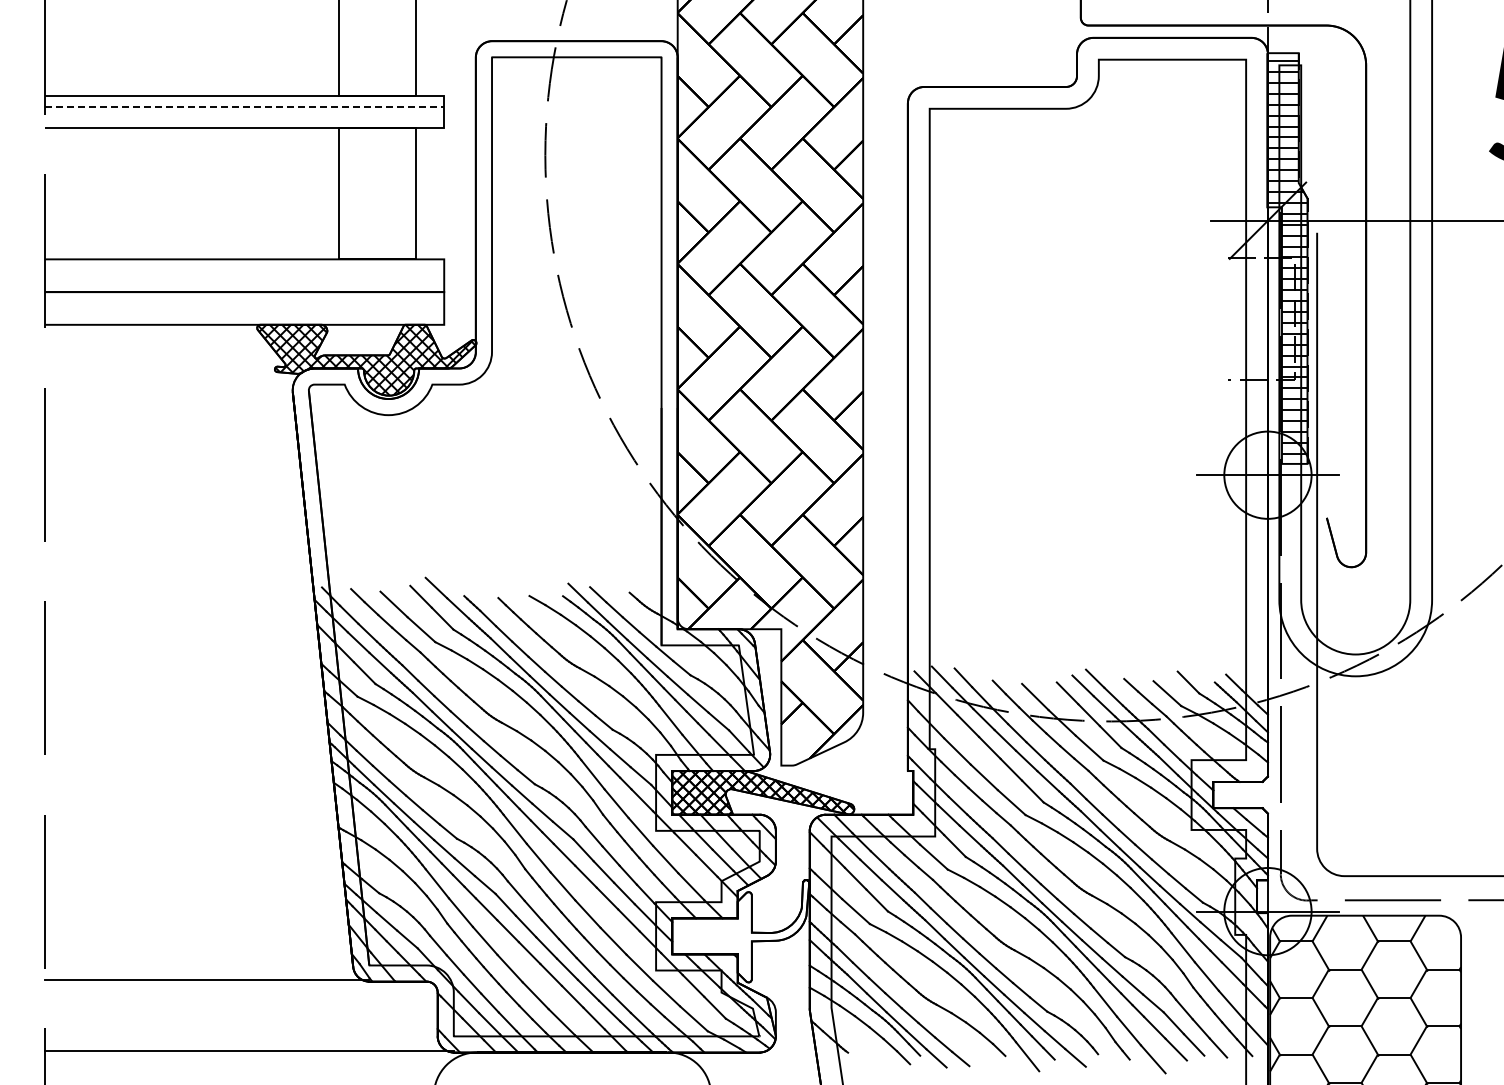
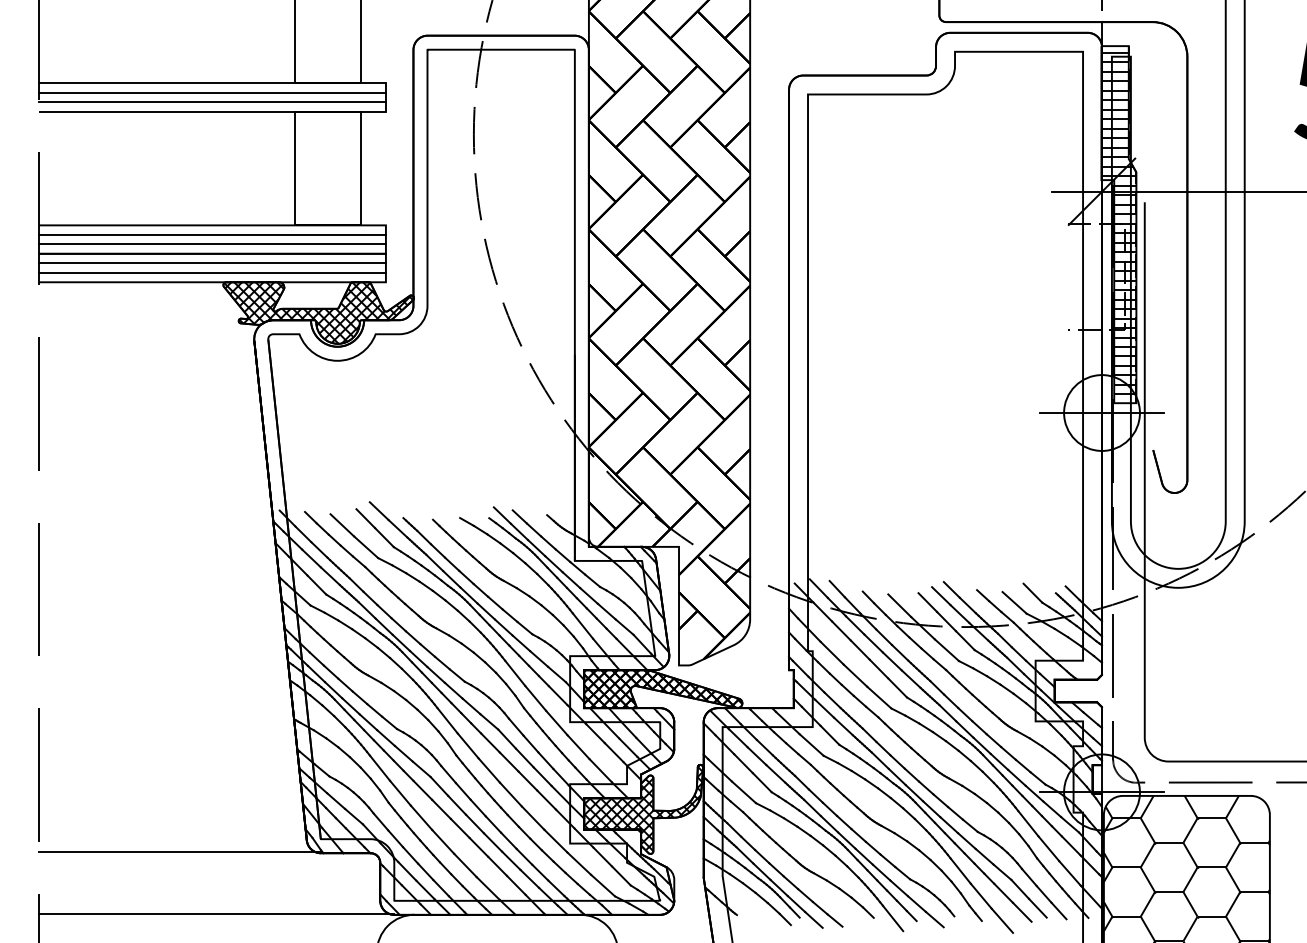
line: (244, 106) -> (212, 92), dashed -> solid
line: (244, 117) -> (212, 102), added
line: (244, 270) -> (212, 235), added
line: (244, 281) -> (212, 244), added
line: (244, 303) -> (212, 263), added
line: (244, 313) -> (212, 272), added
hatch: (740, 930) -> (643, 808), added

